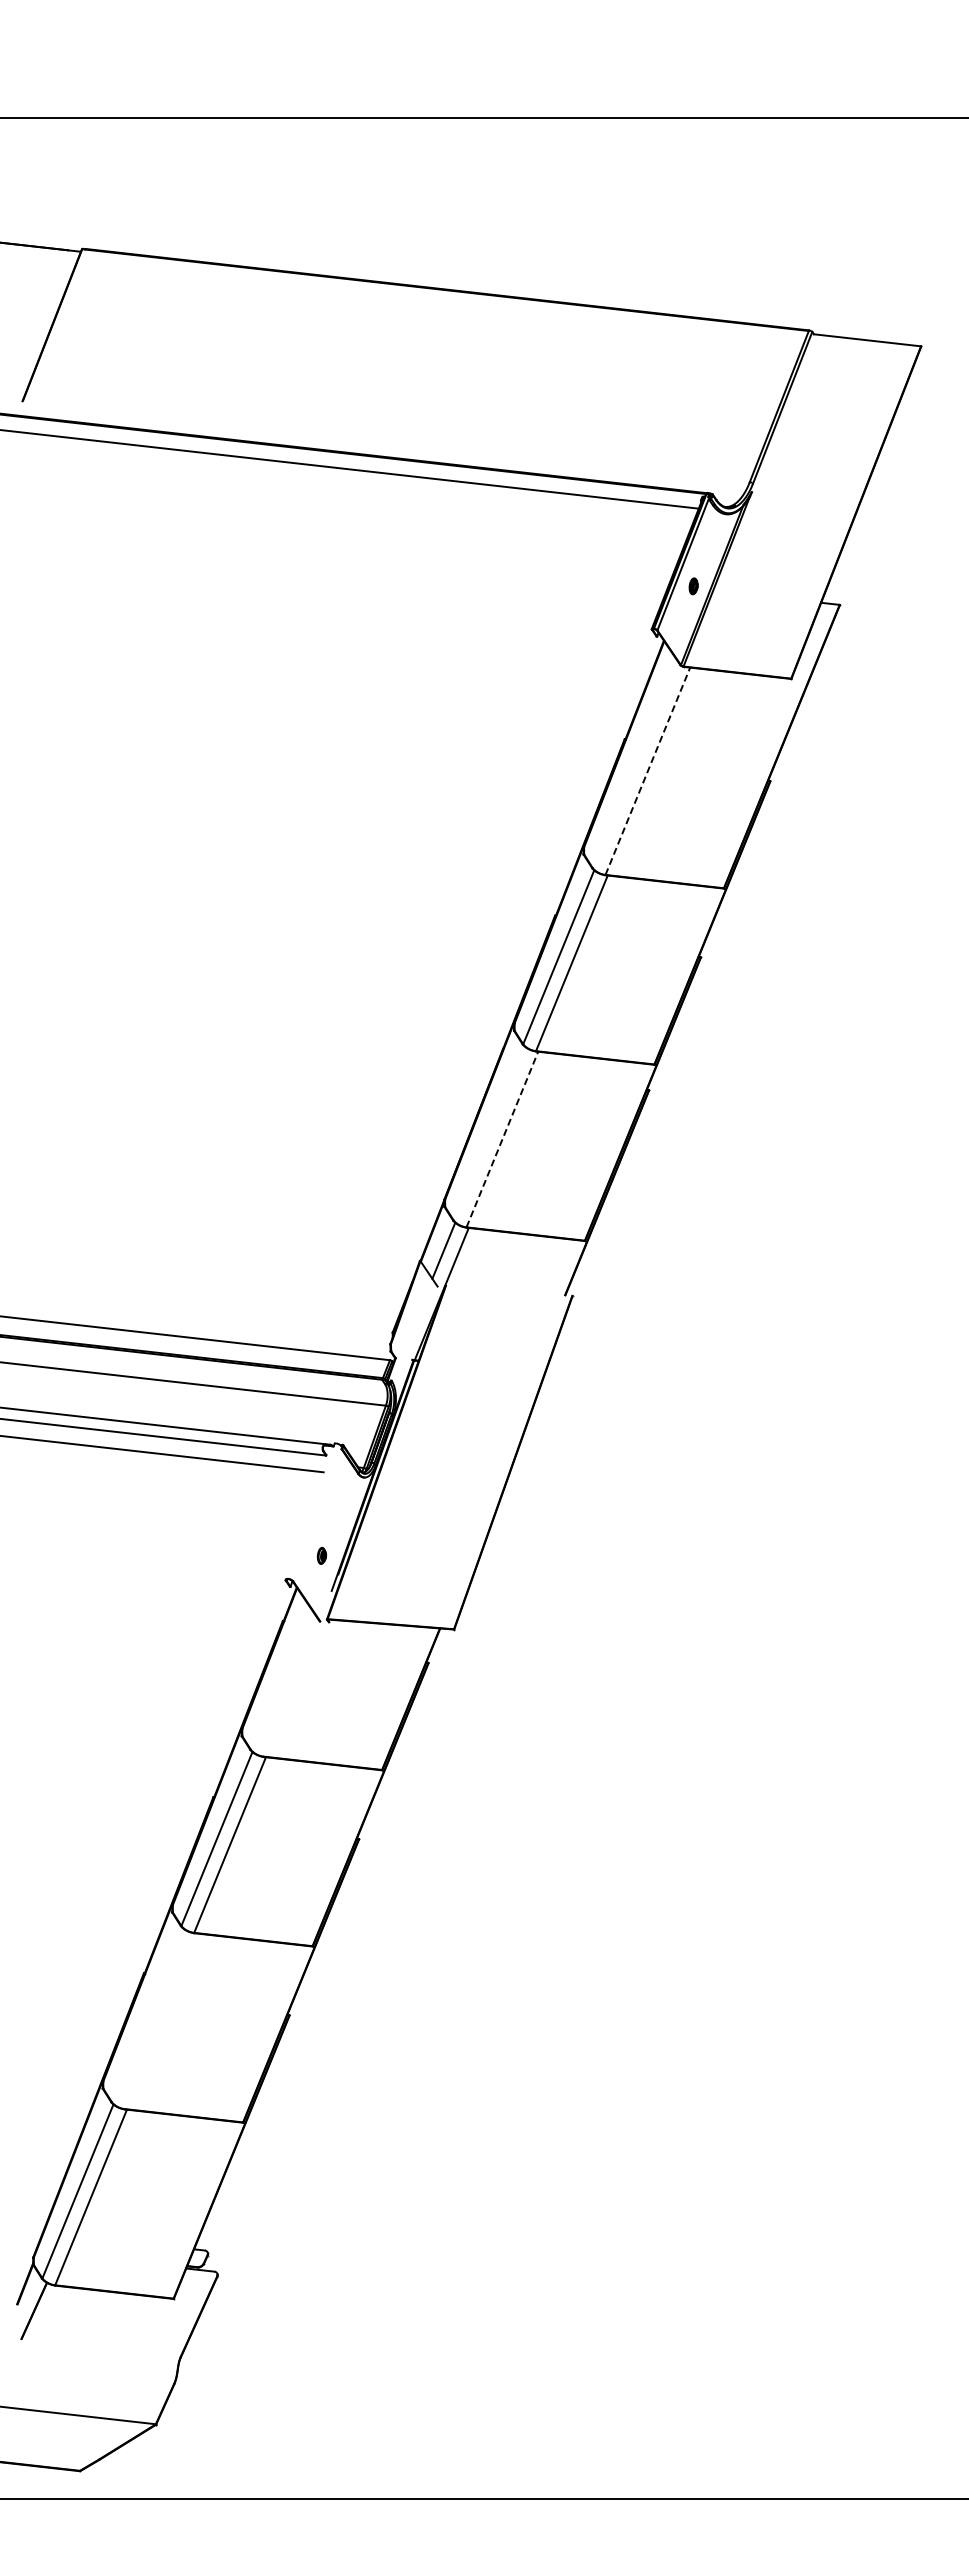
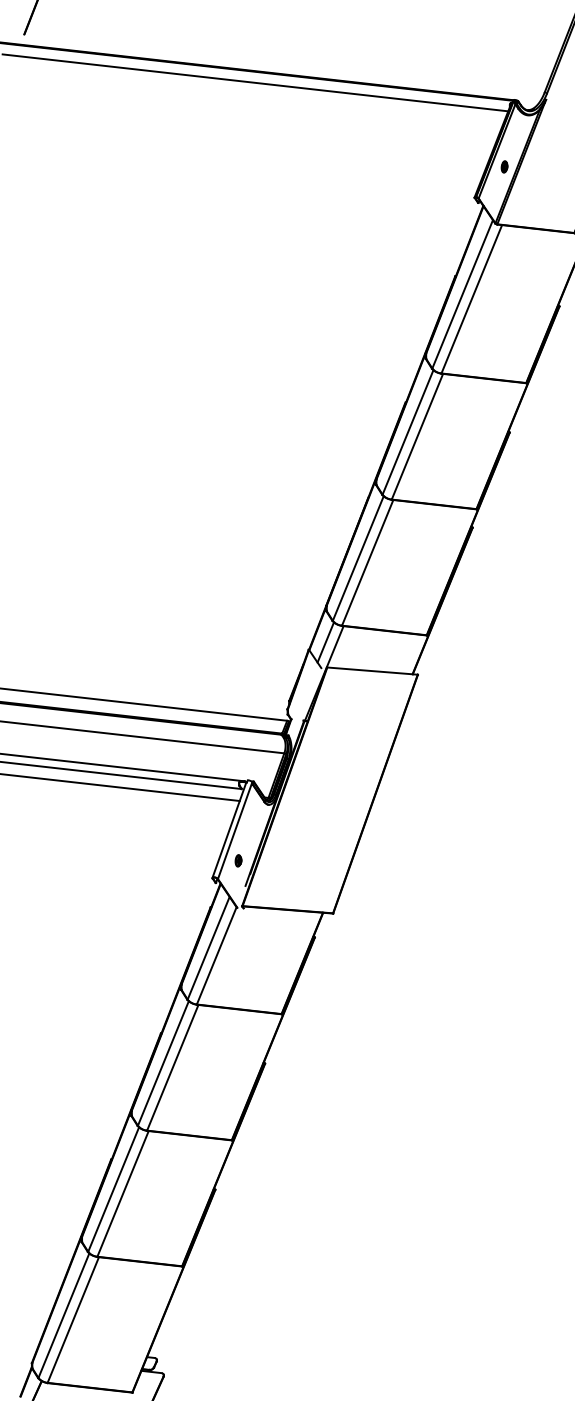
line: (634, 764) -> (462, 294), added
line: (647, 771) -> (471, 299), dashed -> solid
line: (488, 1133) -> (357, 558), added
line: (502, 1139) -> (367, 562), dashed -> solid
line: (509, 1290) -> (372, 670), added
line: (308, 1512) -> (228, 829), added
line: (317, 1513) -> (235, 830), added
line: (279, 1677) -> (208, 947), added
line: (291, 1688) -> (216, 955), added
line: (146, 2015) -> (112, 1189), added
line: (160, 2021) -> (122, 1194), added

